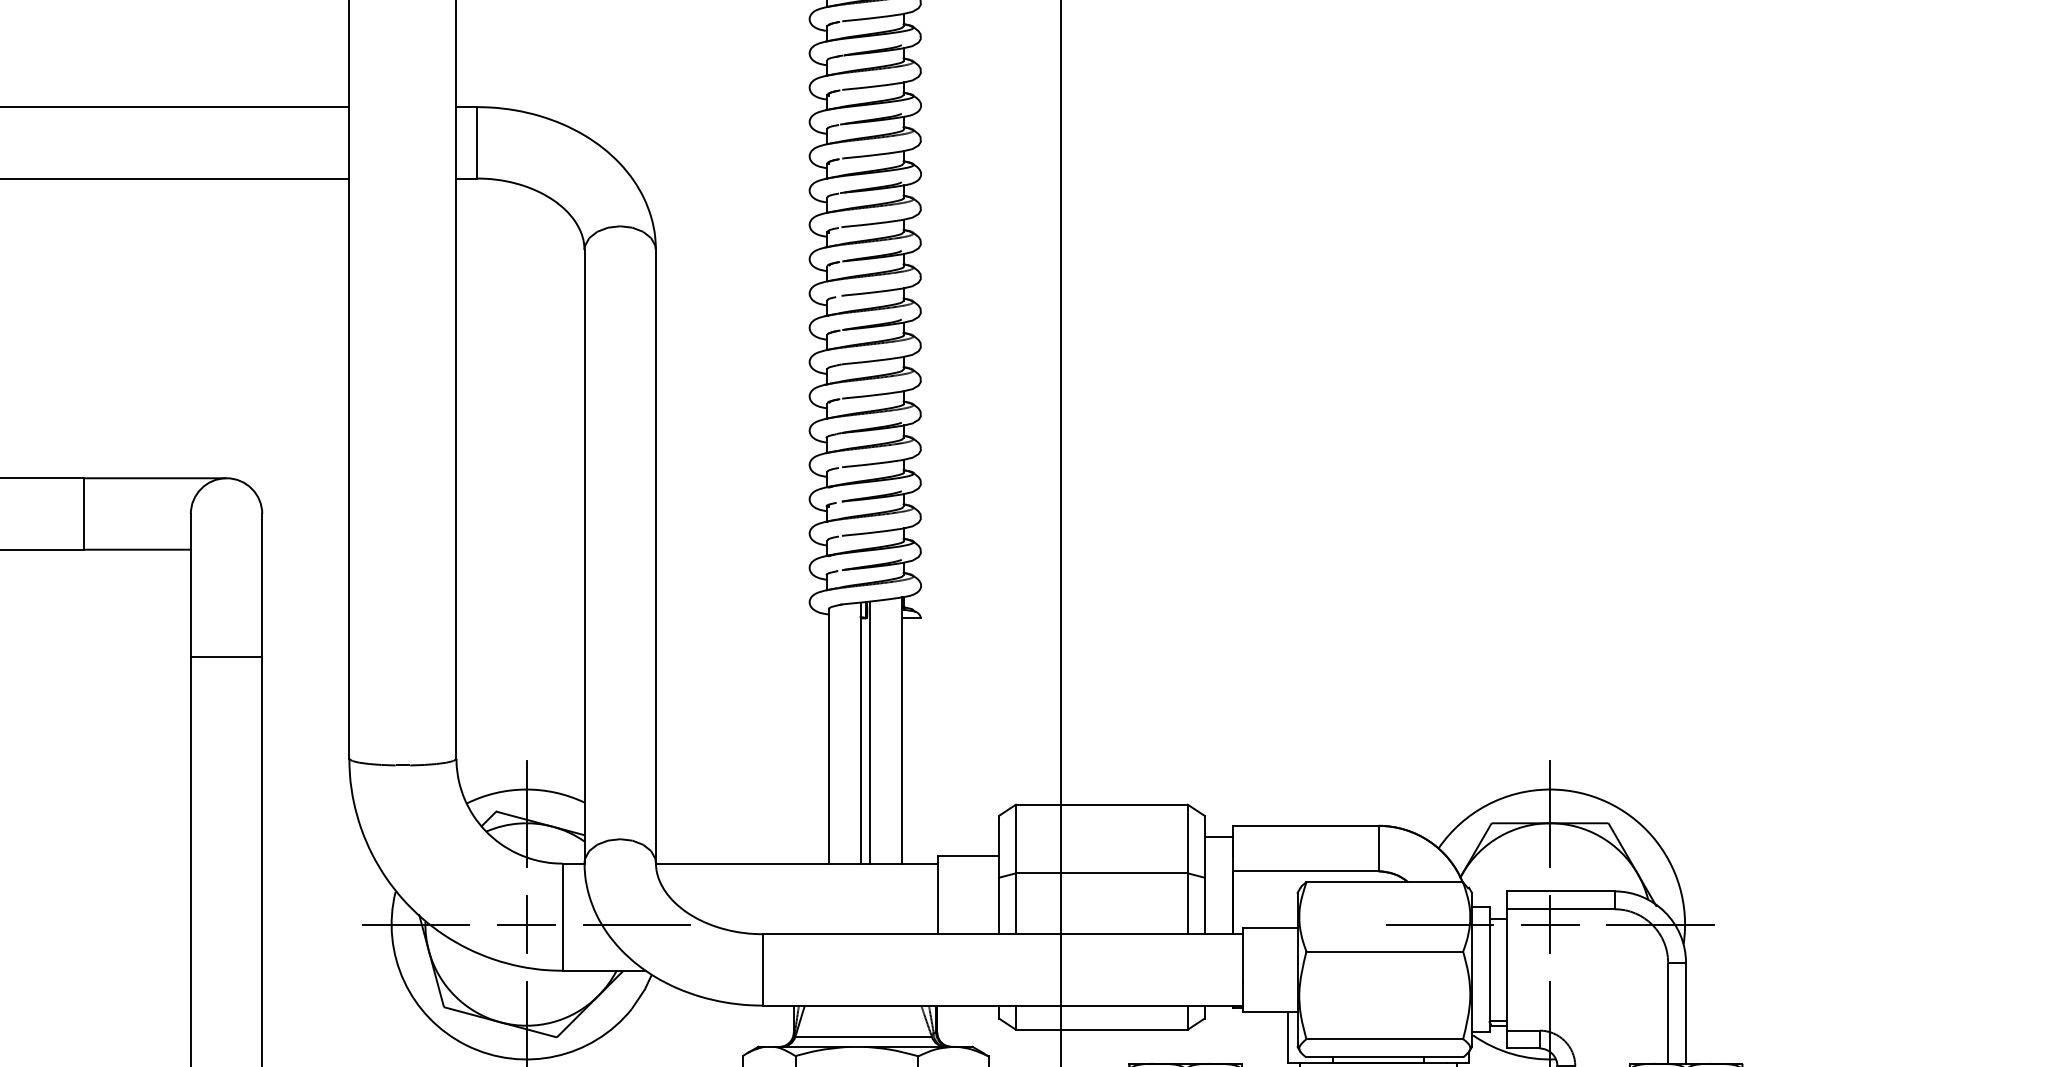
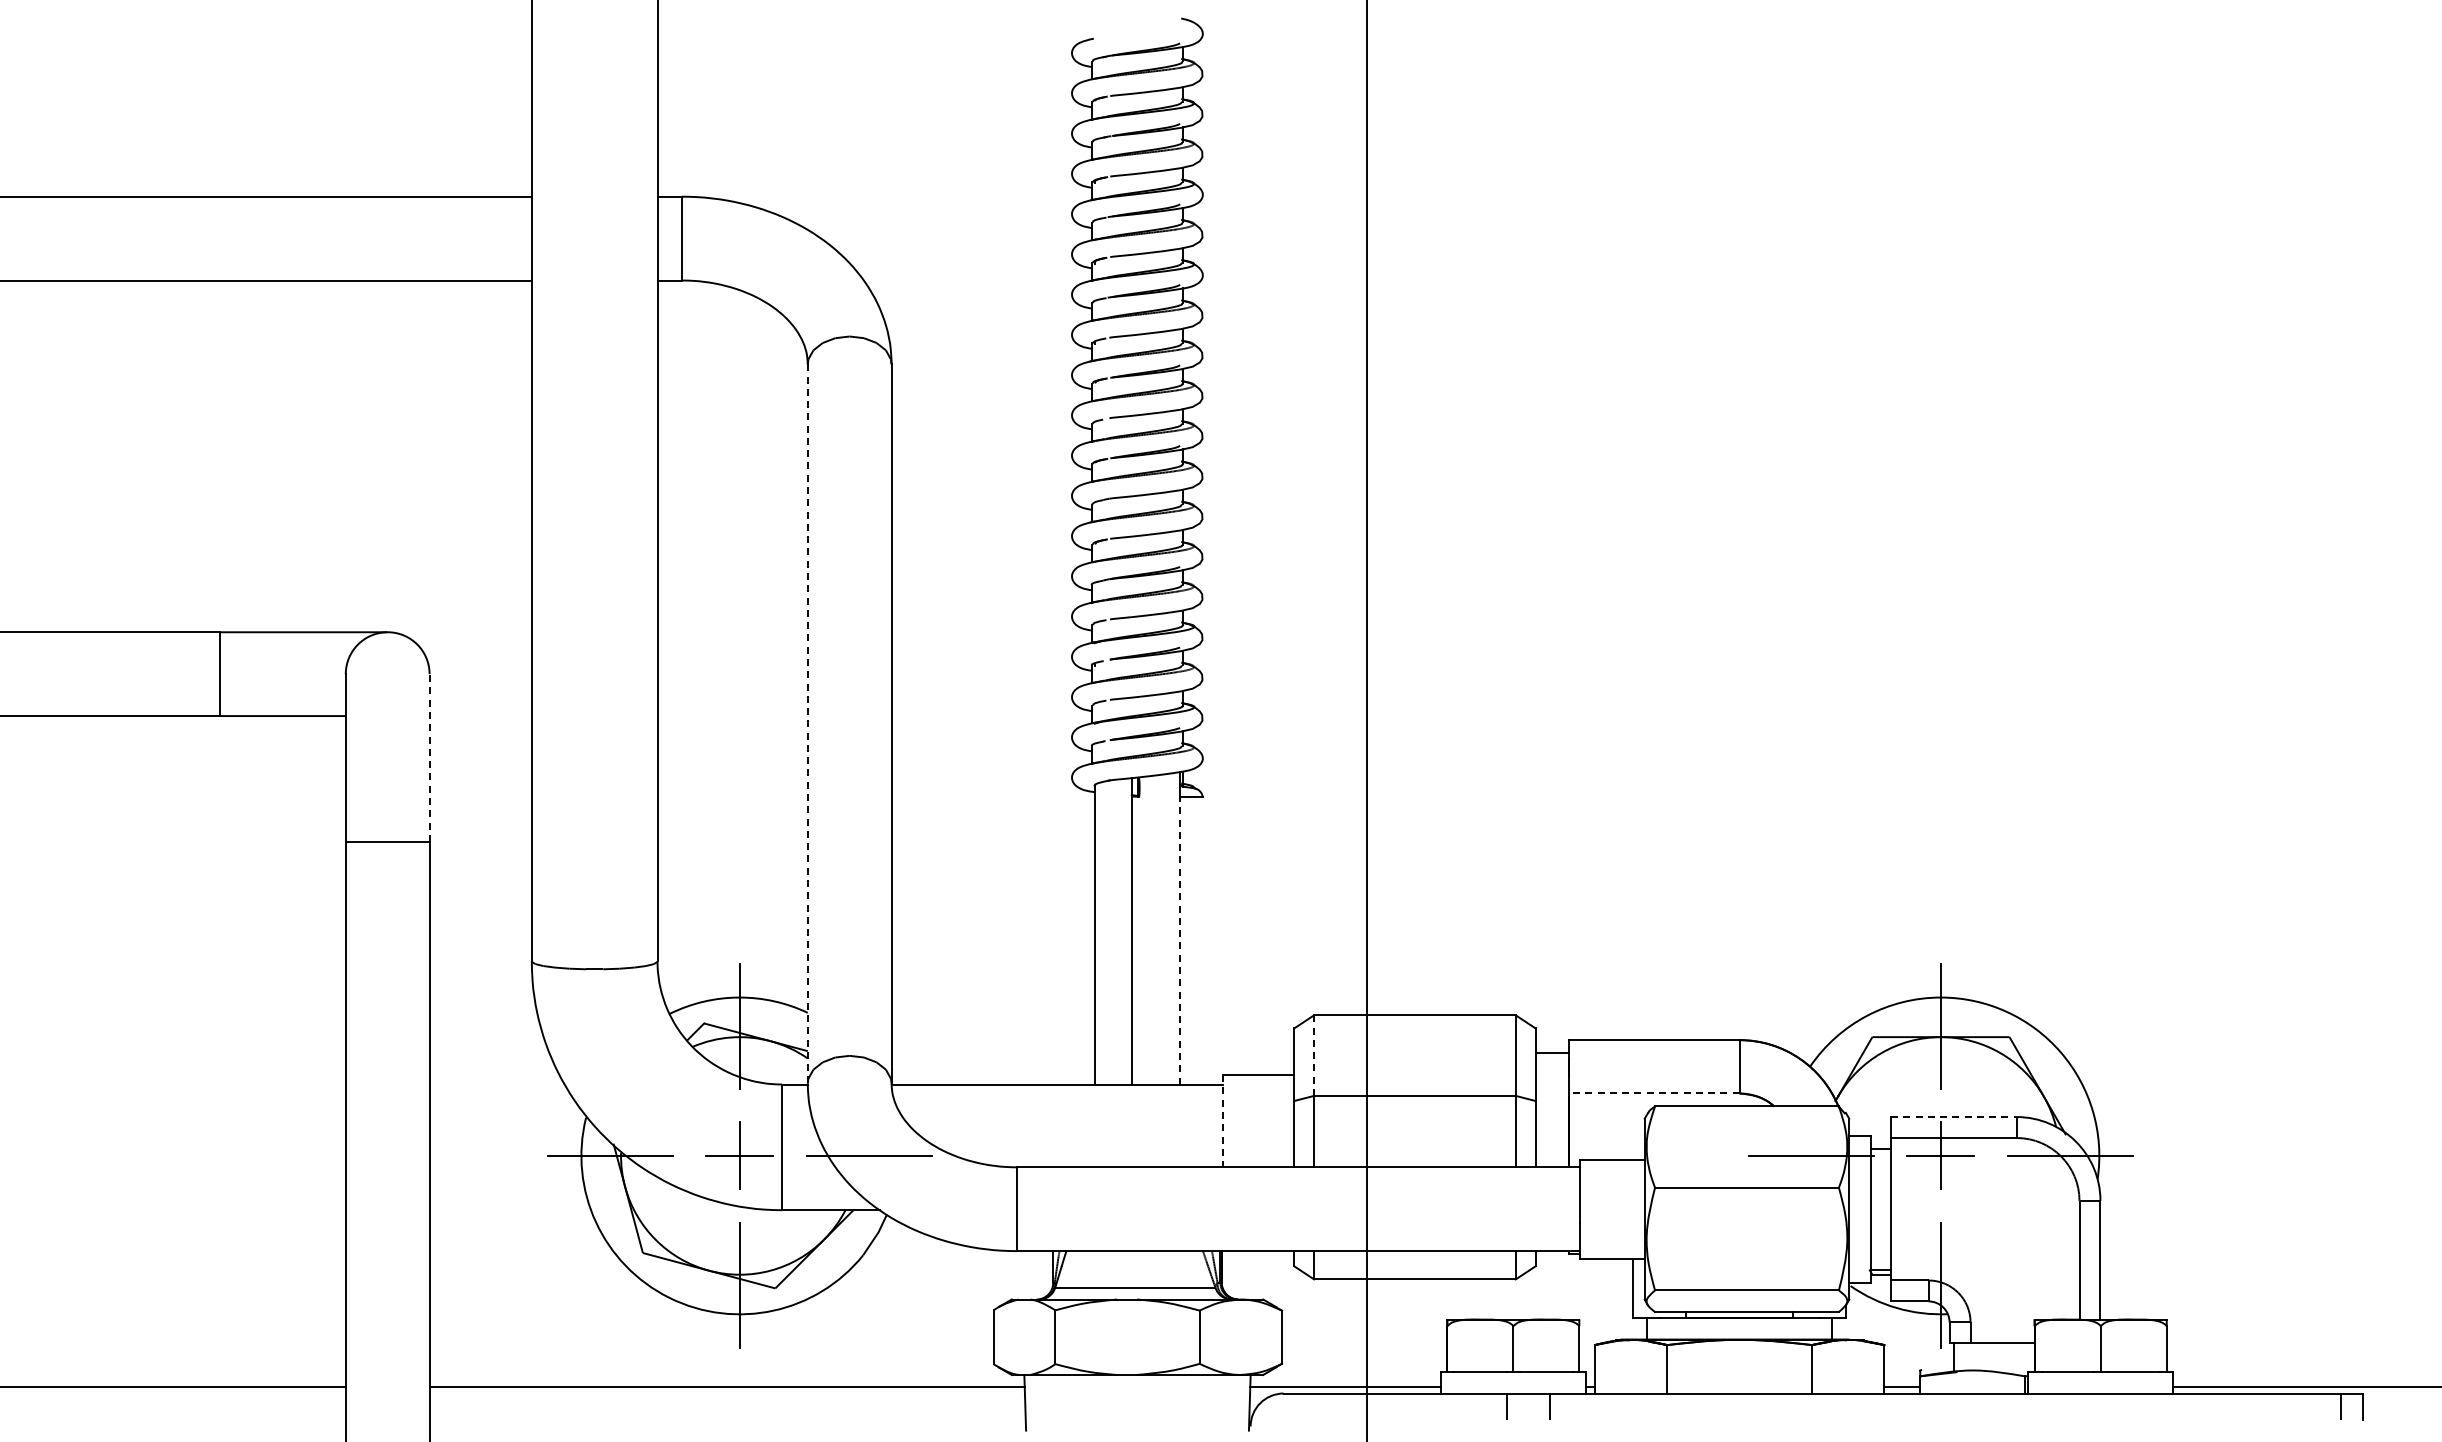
line: (584, 556) -> (807, 723), solid -> dashed
line: (262, 585) -> (429, 757), solid -> dashed
line: (870, 732) -> (1143, 930), removed
line: (902, 740) -> (1180, 940), solid -> dashed
line: (1016, 839) -> (1314, 1056), solid -> dashed
line: (1306, 871) -> (1654, 1093), solid -> dashed
line: (1560, 891) -> (1953, 1117), solid -> dashed
line: (937, 895) -> (1222, 1121), solid -> dashed

